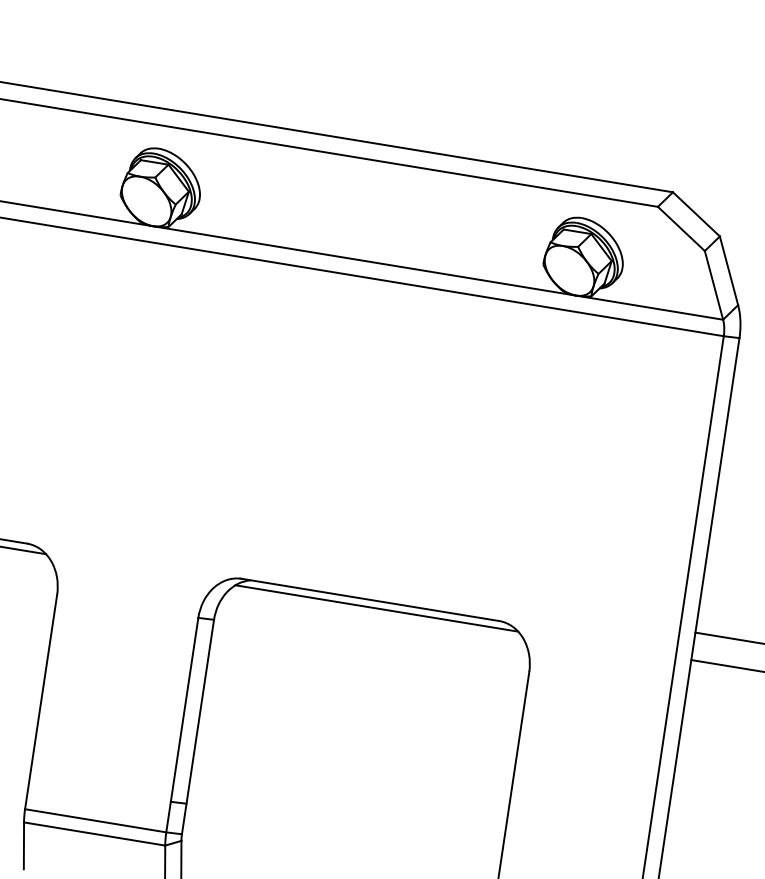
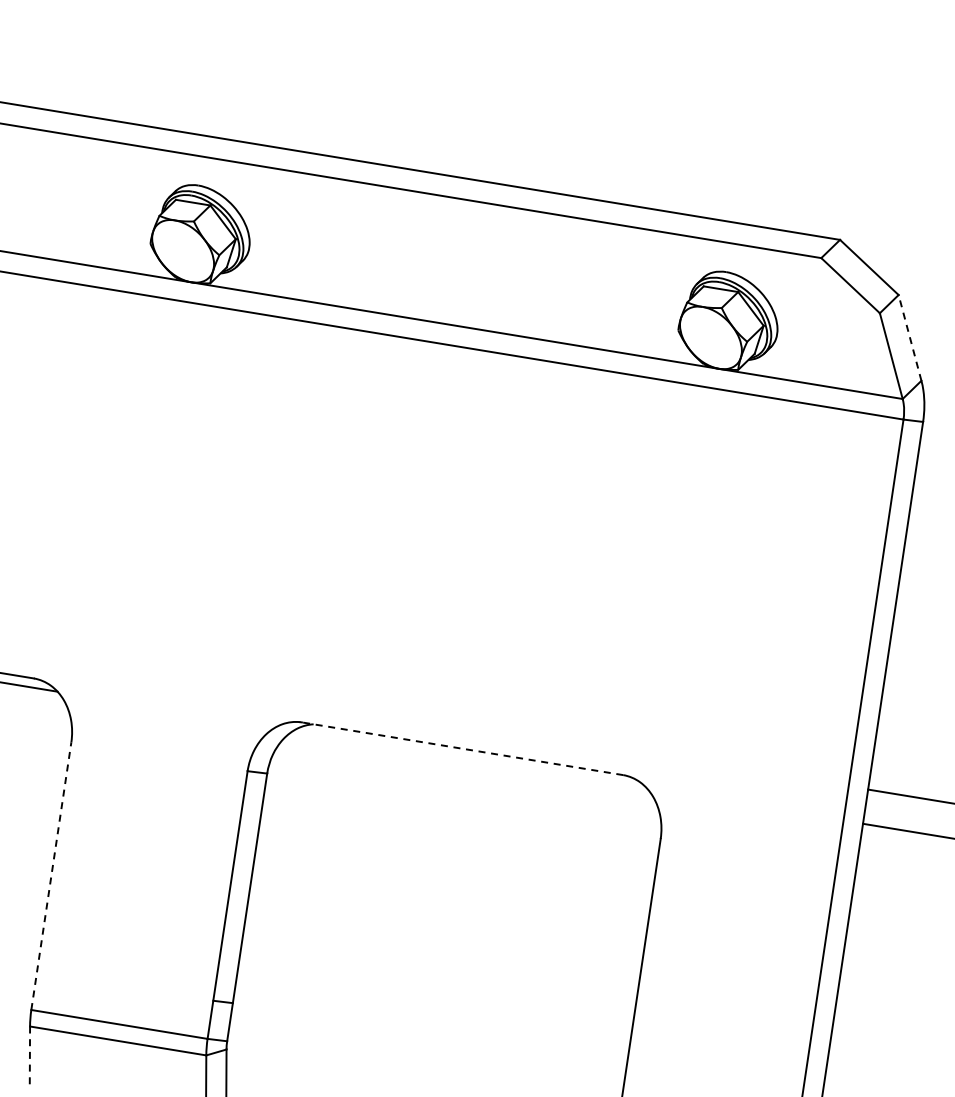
line: (728, 270) -> (909, 337), solid -> dashed
line: (370, 599) -> (462, 748), solid -> dashed
line: (376, 608) -> (469, 759), removed
line: (41, 701) -> (51, 875), solid -> dashed
line: (23, 846) -> (29, 1056), solid -> dashed

